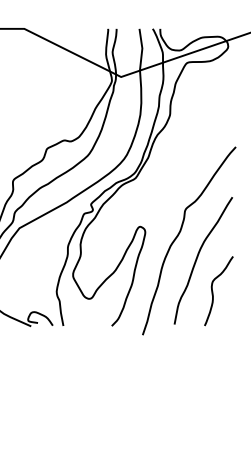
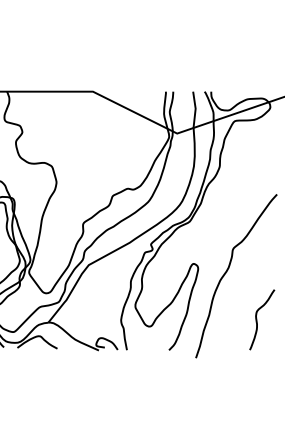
curve: (198, 257) -> (244, 290), removed

